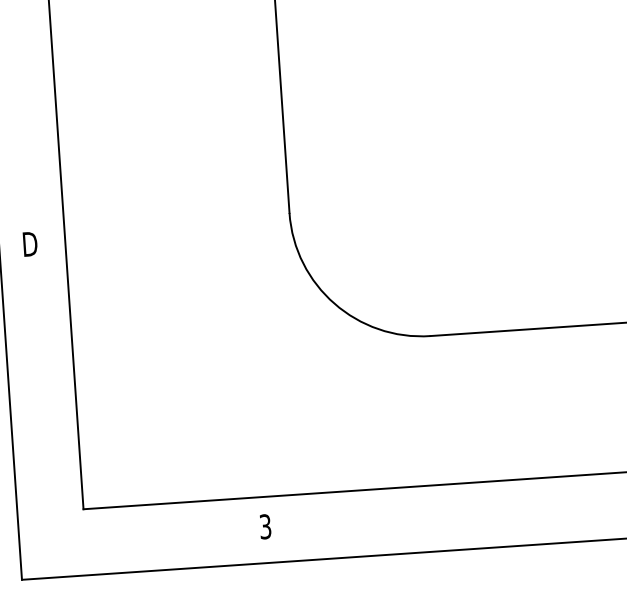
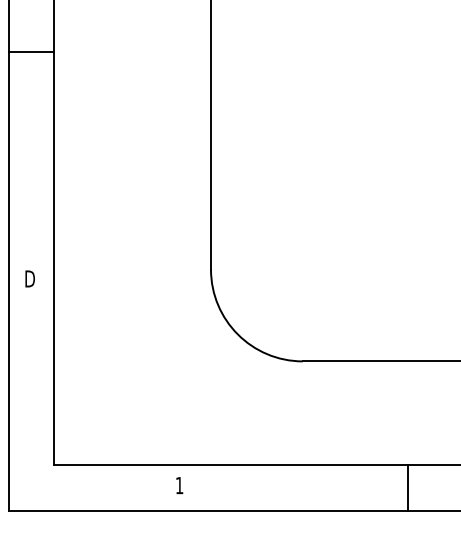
line: (594, 507) -> (408, 487), added
text: (265, 526) -> (179, 485), 3 -> 1

